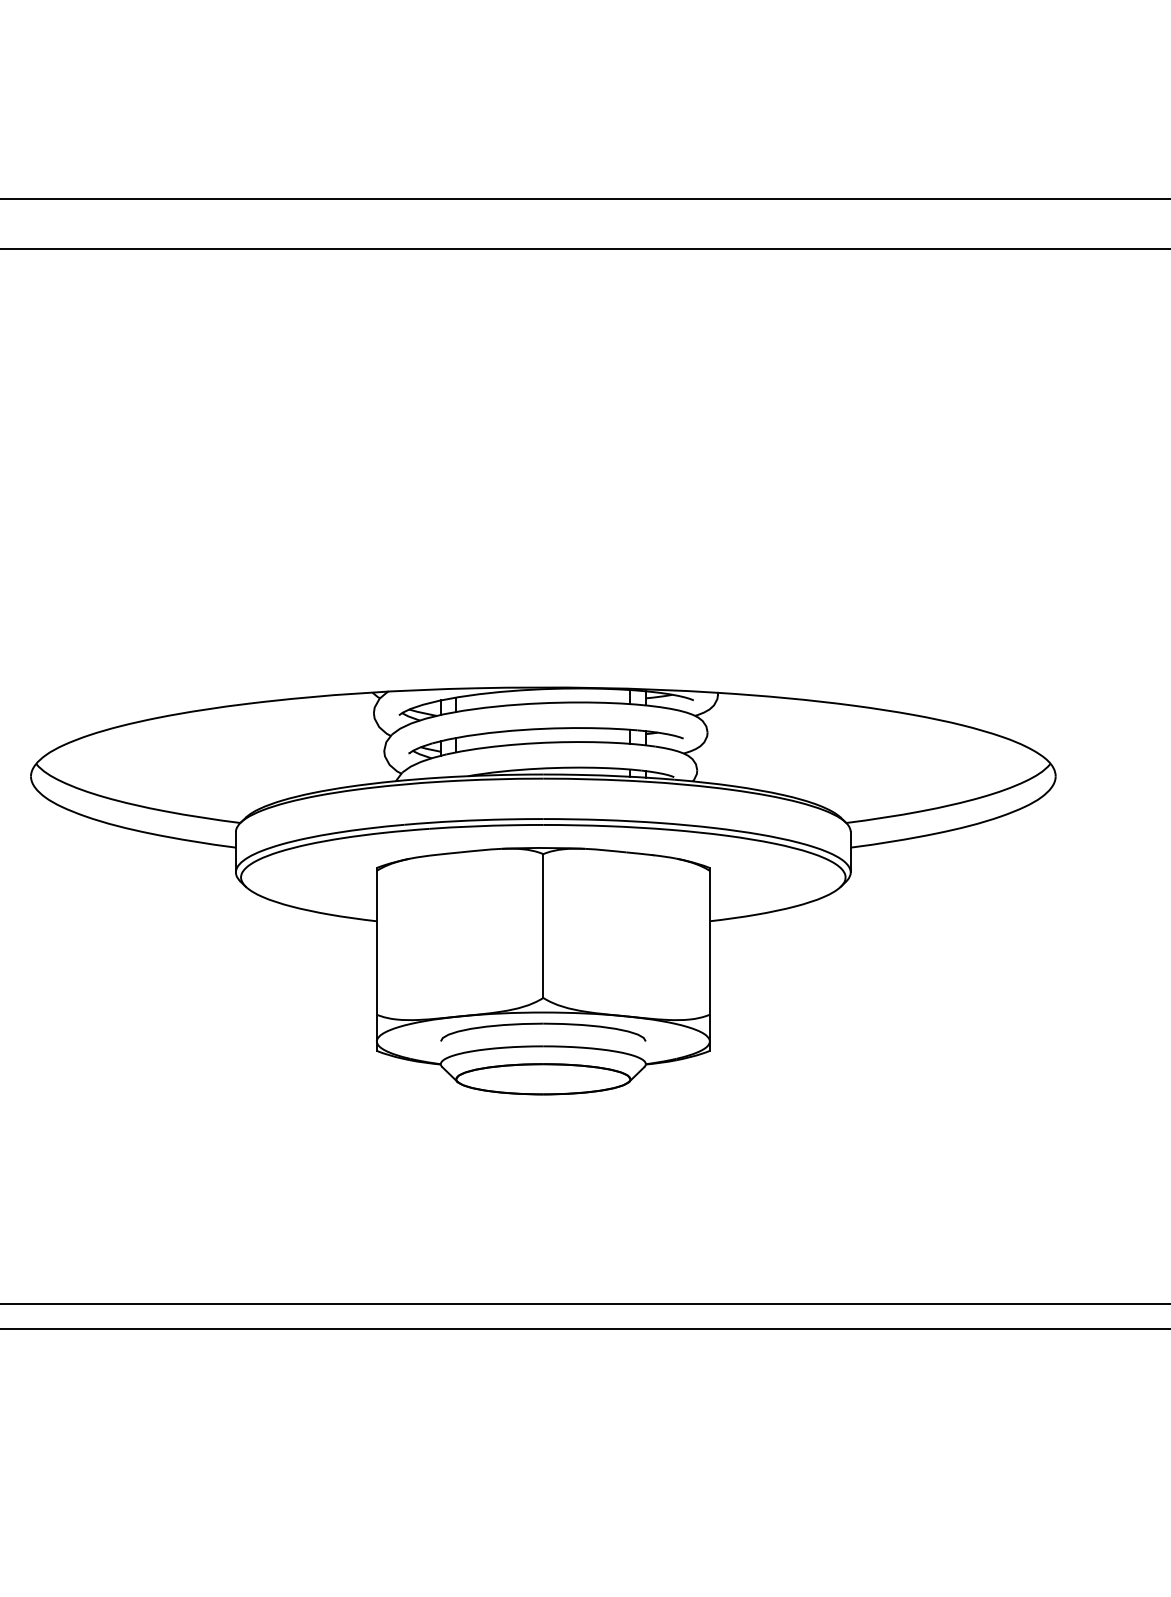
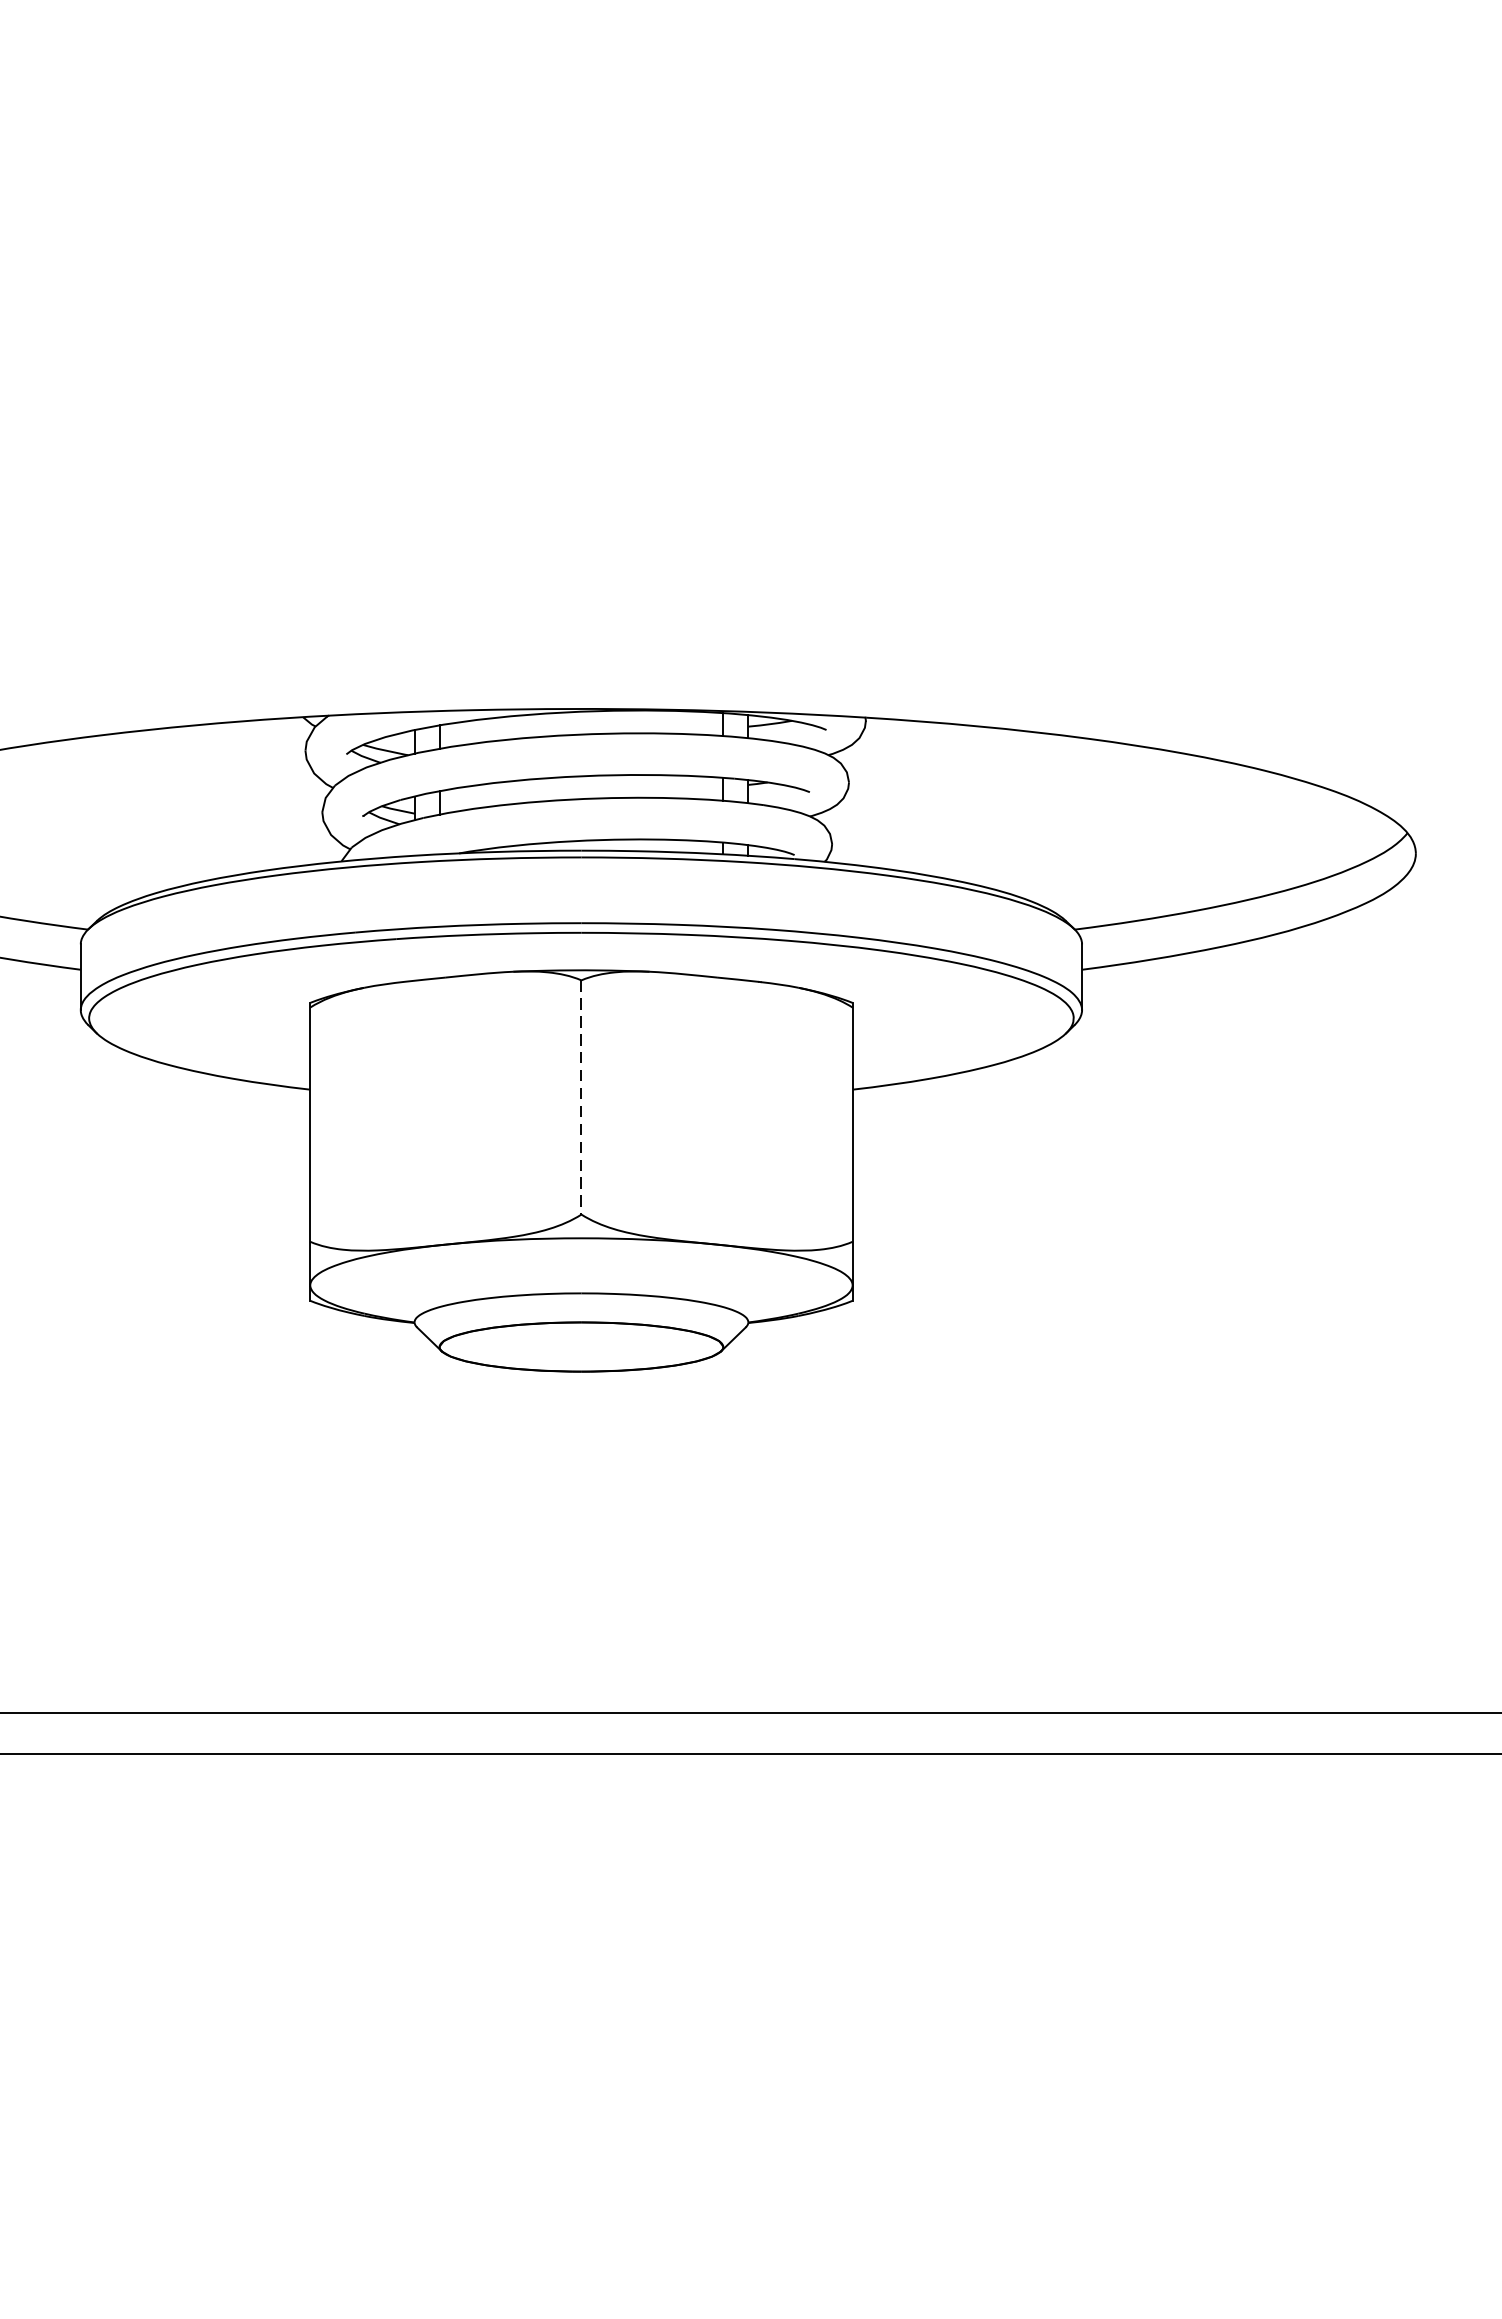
line: (543, 926) -> (581, 1098), solid -> dashed
part: (543, 1024) -> (581, 1257), removed

